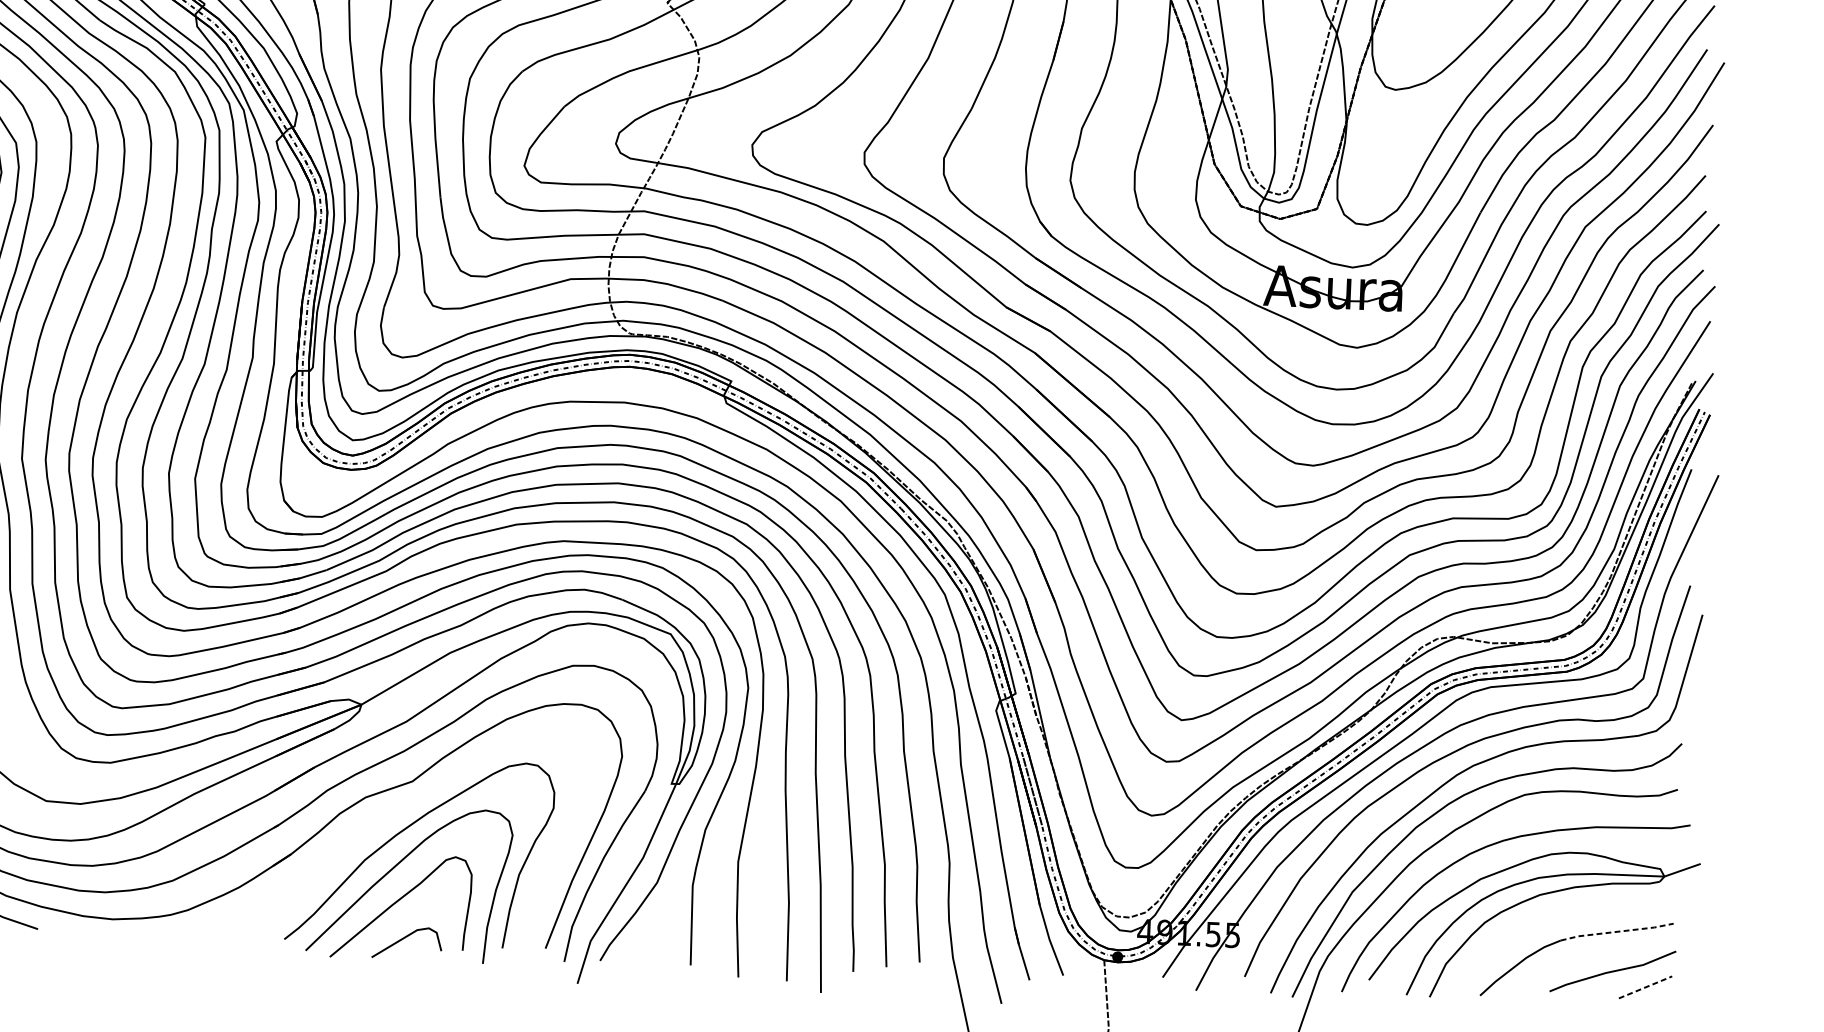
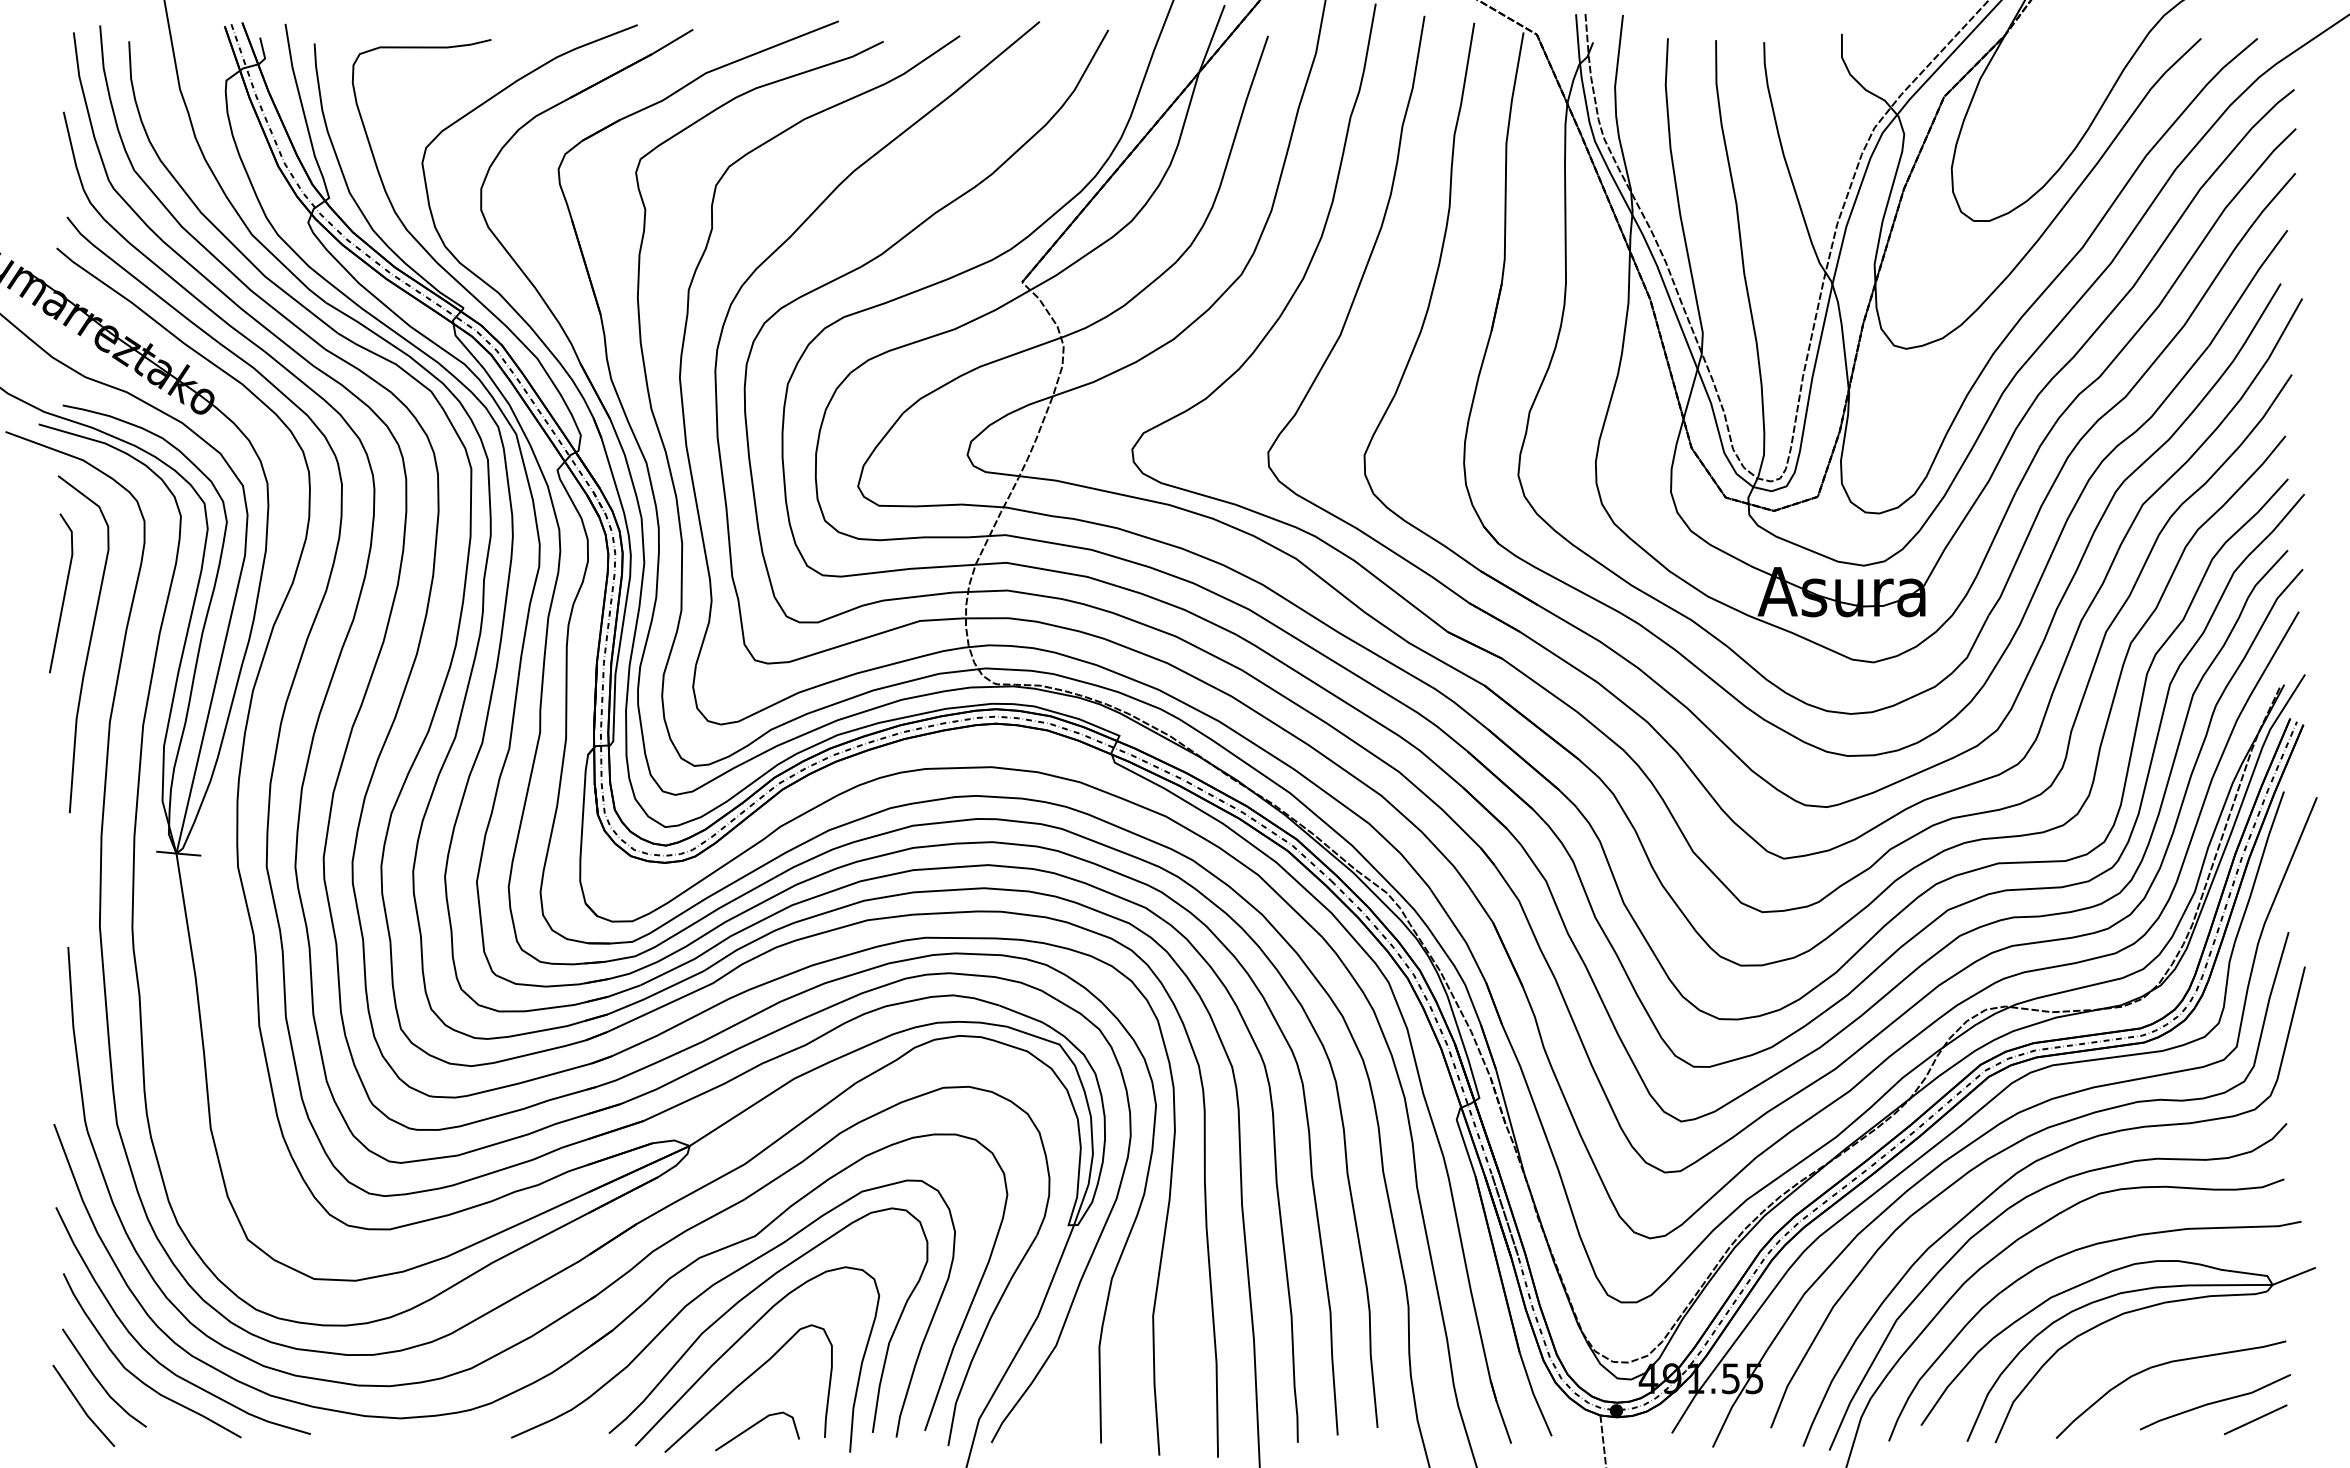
curve: (378, 820) -> (716, 1284), added
line: (1617, 932) -> (2218, 1354), dashed -> solid
line: (1645, 987) -> (2255, 1419), dashed -> solid

